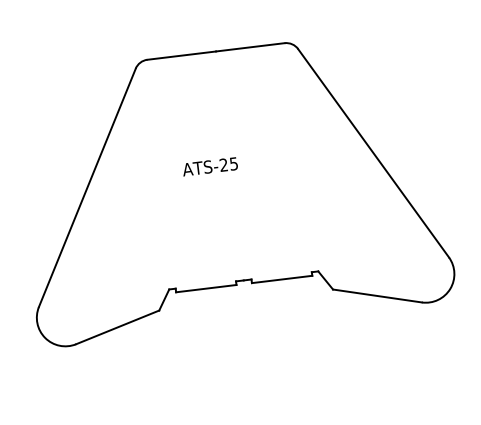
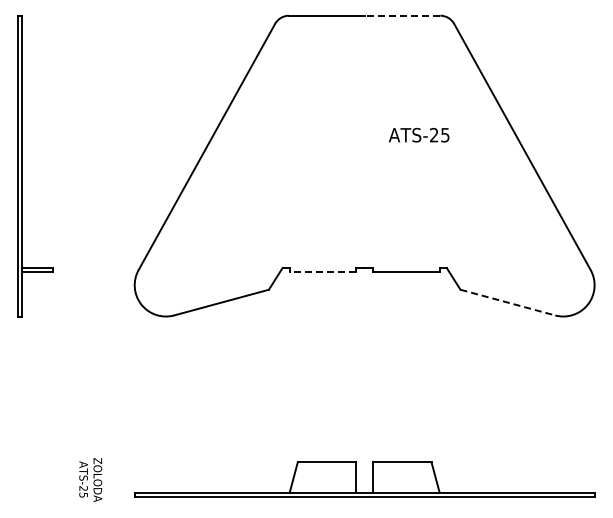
line: (250, 47) -> (402, 15), solid -> dashed
text: (210, 166) -> (419, 135), moved
line: (205, 289) -> (322, 272), solid -> dashed
line: (377, 295) -> (508, 302), solid -> dashed

